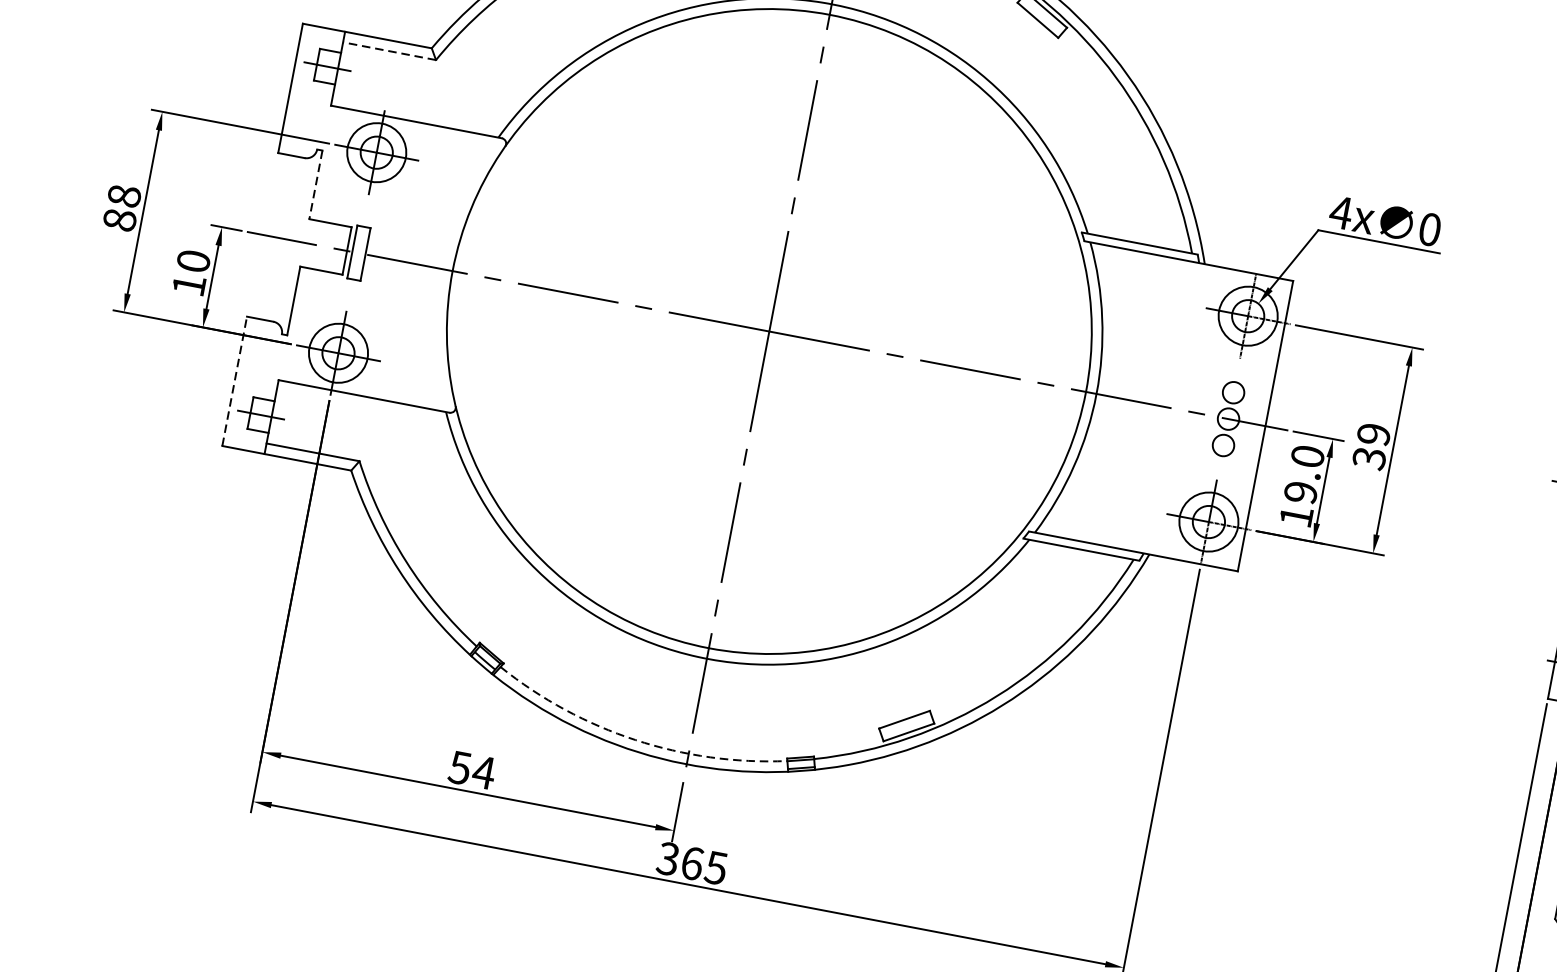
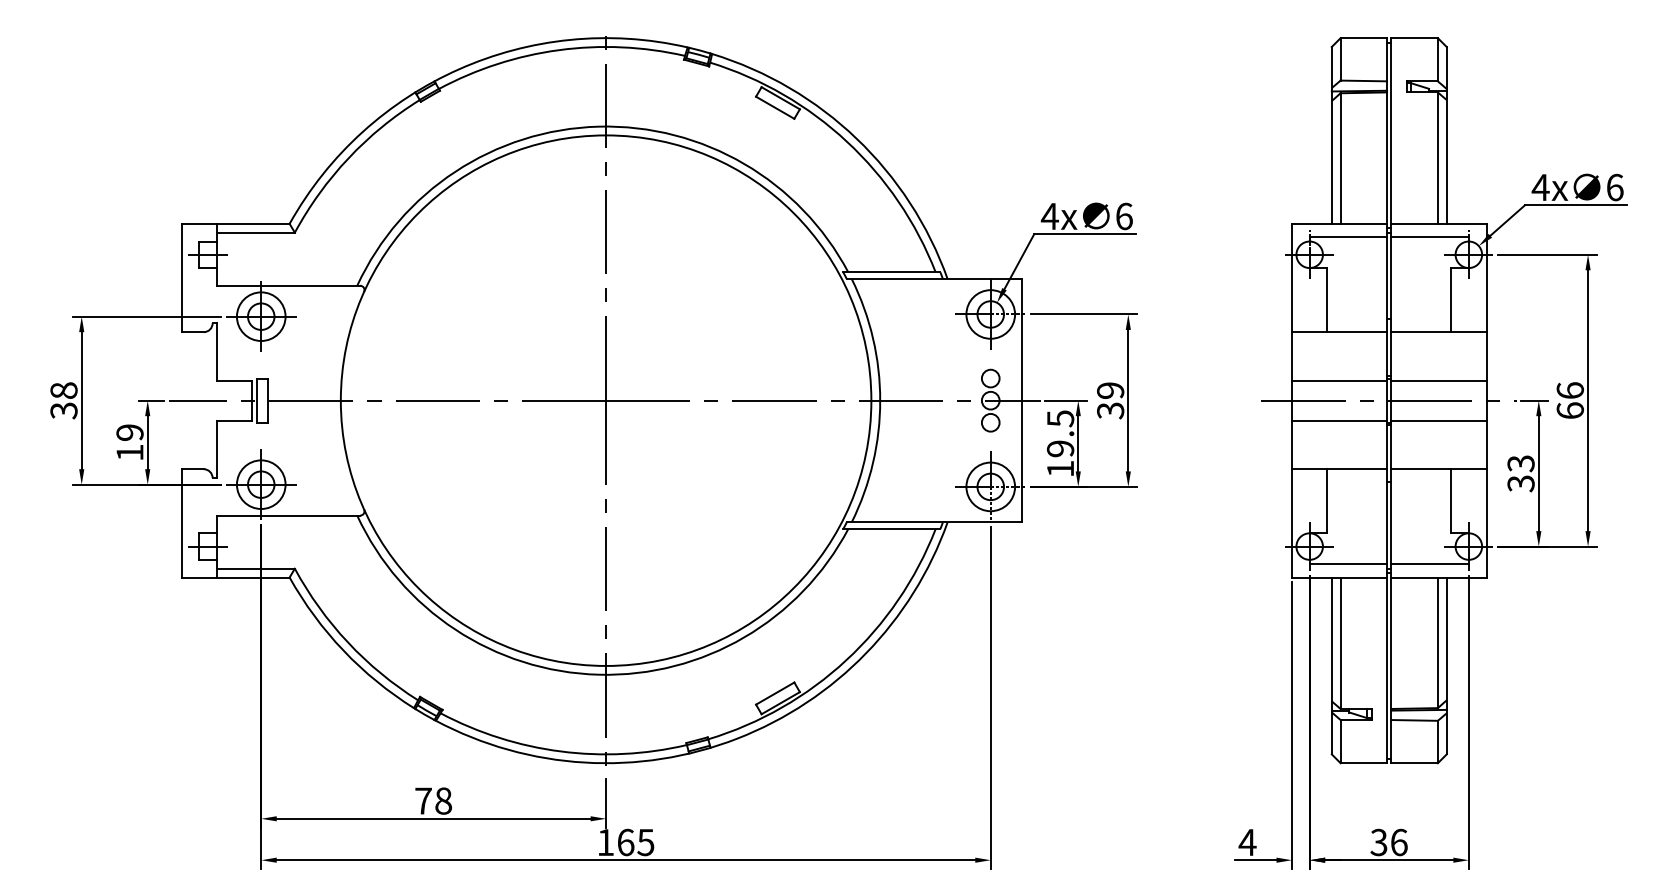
line: (389, 50) -> (255, 232), dashed -> solid
line: (316, 185) -> (217, 352), dashed -> solid
text: (119, 219) -> (63, 410), 88 -> 38
text: (1430, 229) -> (1124, 216), 0 -> 6
text: (193, 260) -> (129, 432), 10 -> 19
line: (234, 380) -> (181, 522), dashed -> solid
text: (1307, 456) -> (1060, 418), 19.0 -> 19.5
arc: (634, 739) -> (560, 751), dashed -> solid
text: (472, 769) -> (433, 800), 54 -> 78
text: (667, 858) -> (605, 842), 365 -> 165

